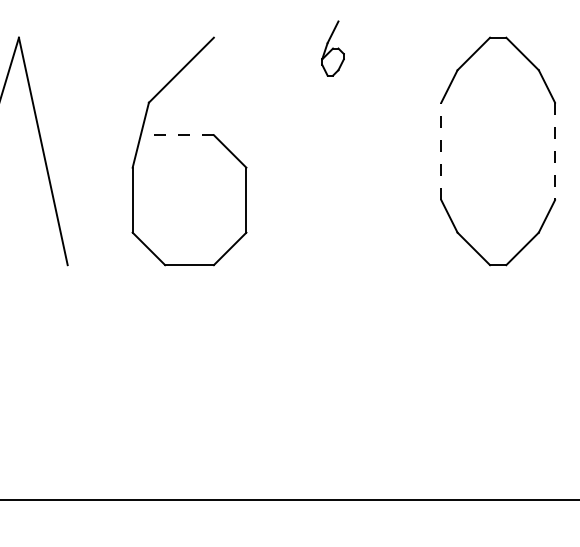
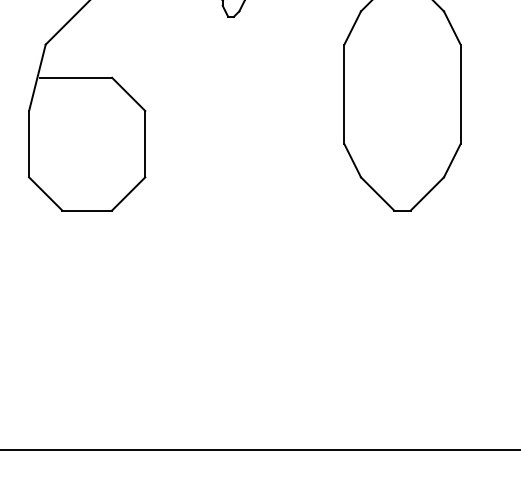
line: (178, 135) -> (75, 78), dashed -> solid
line: (441, 151) -> (344, 94), dashed -> solid
line: (555, 151) -> (461, 94), dashed -> solid

